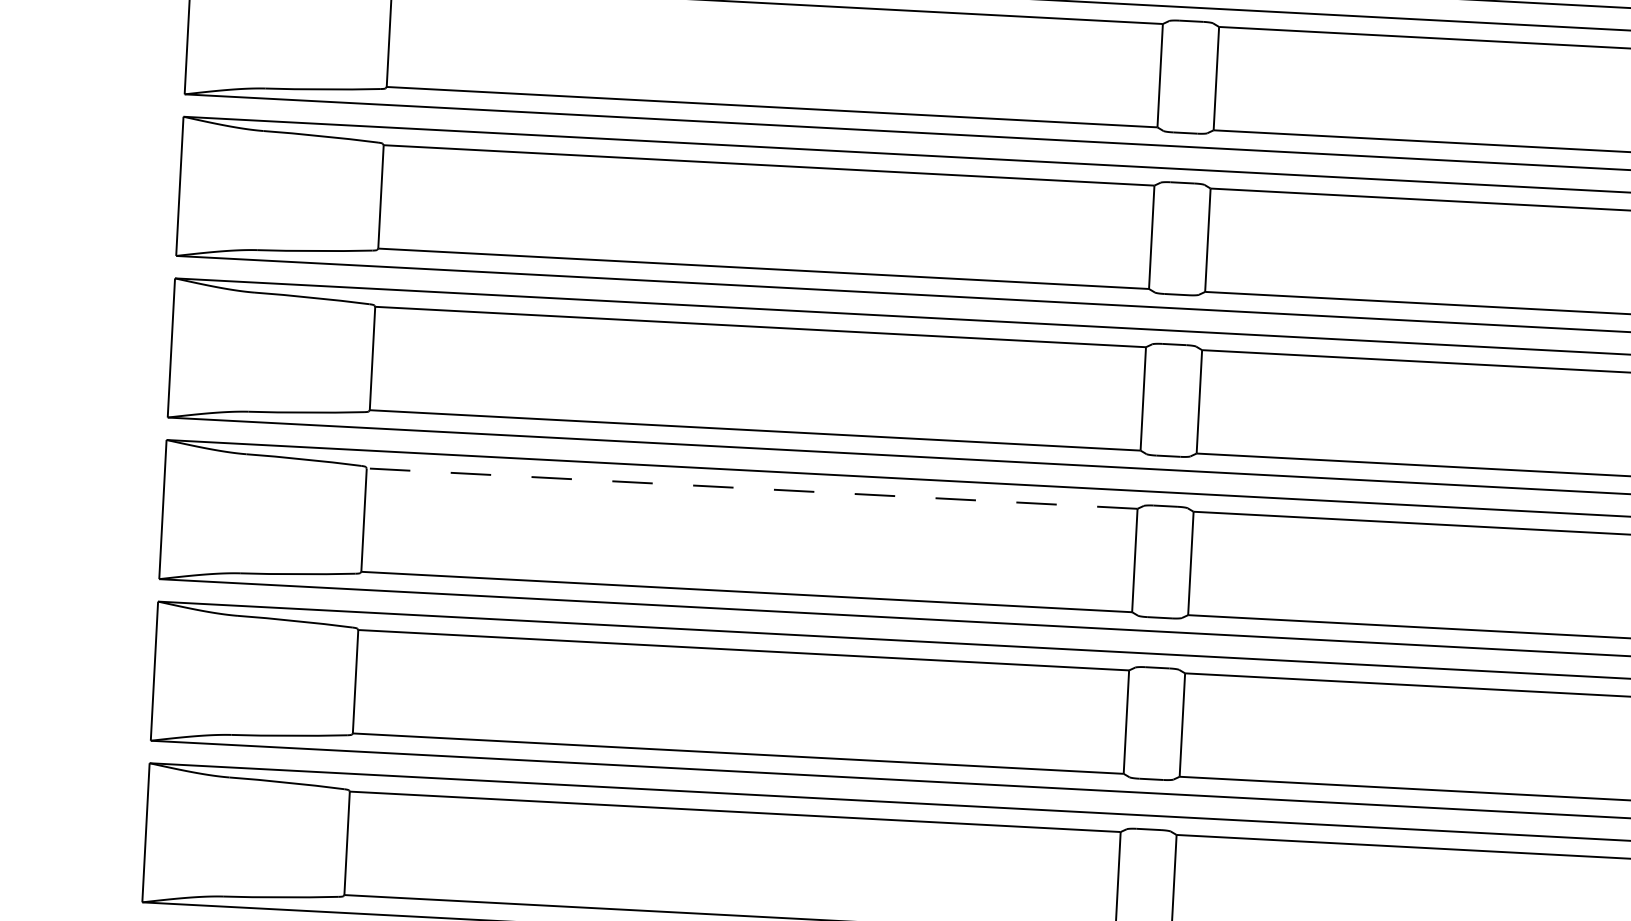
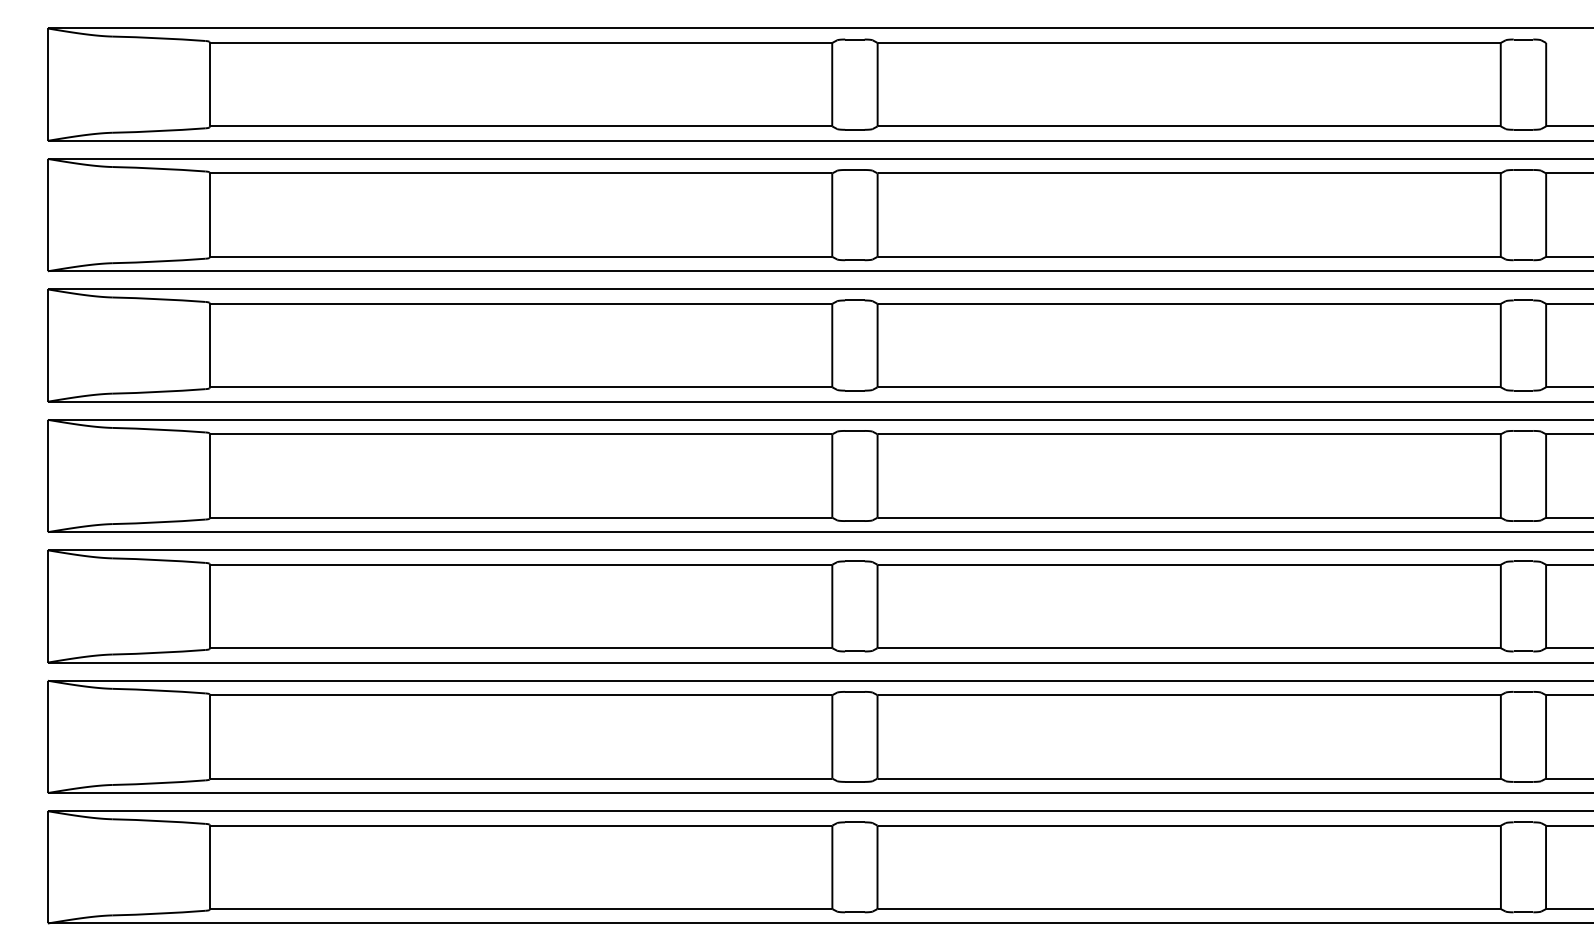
line: (751, 488) -> (520, 564), dashed -> solid

